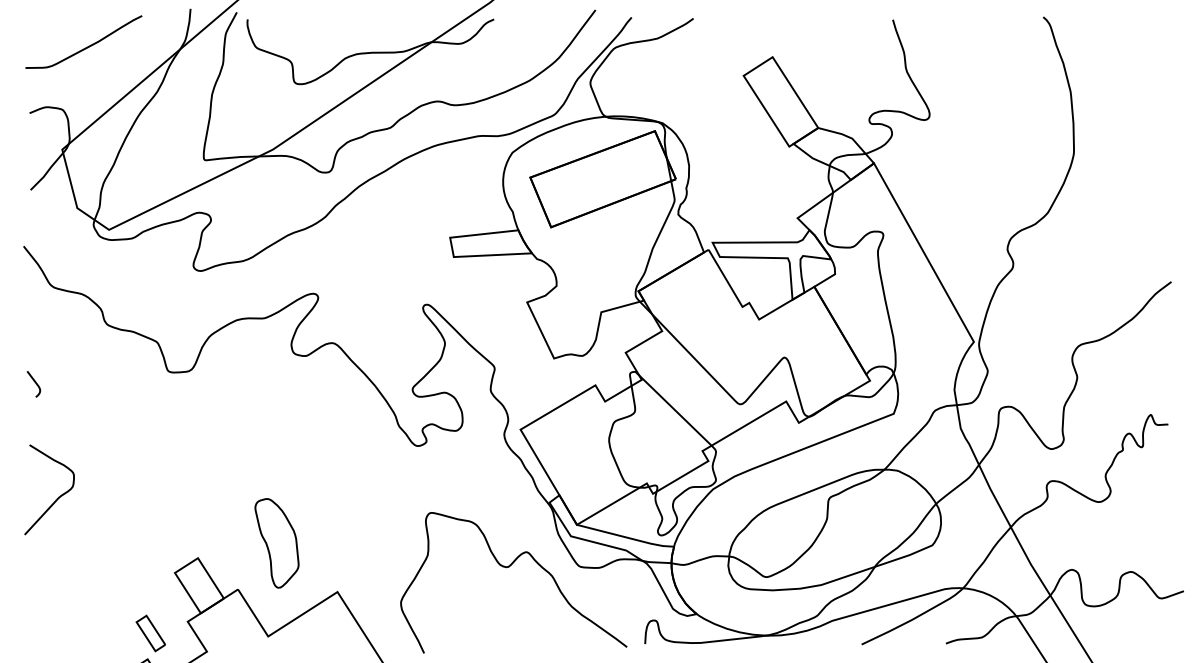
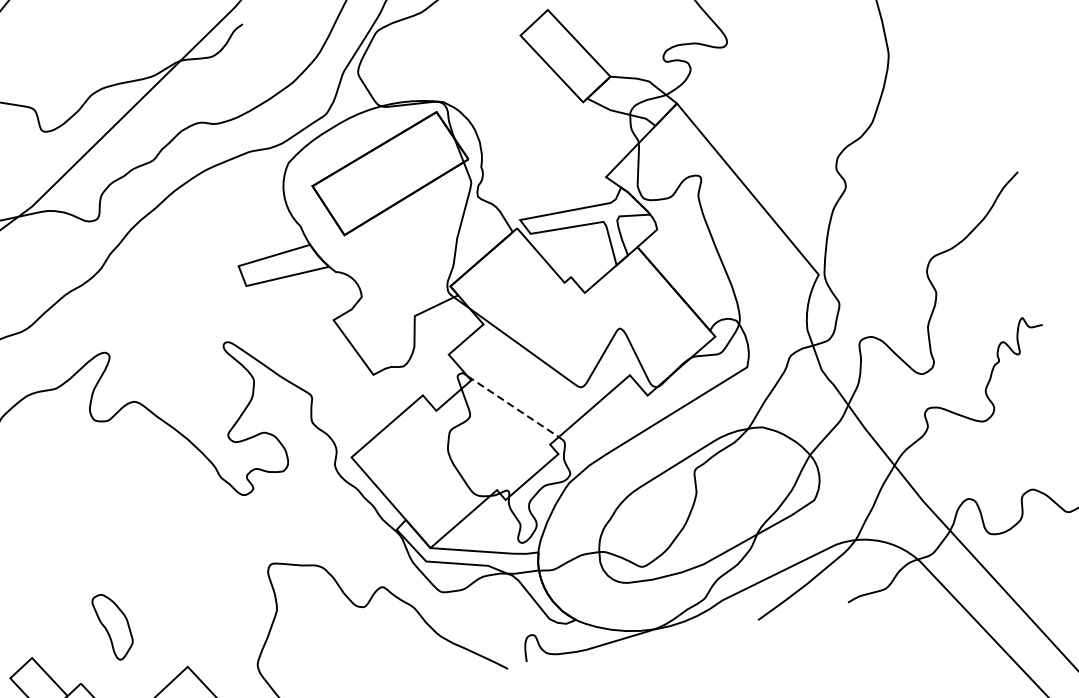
line: (675, 410) -> (513, 406), solid -> dashed
part: (276, 543) -> (113, 626), size x0.7

